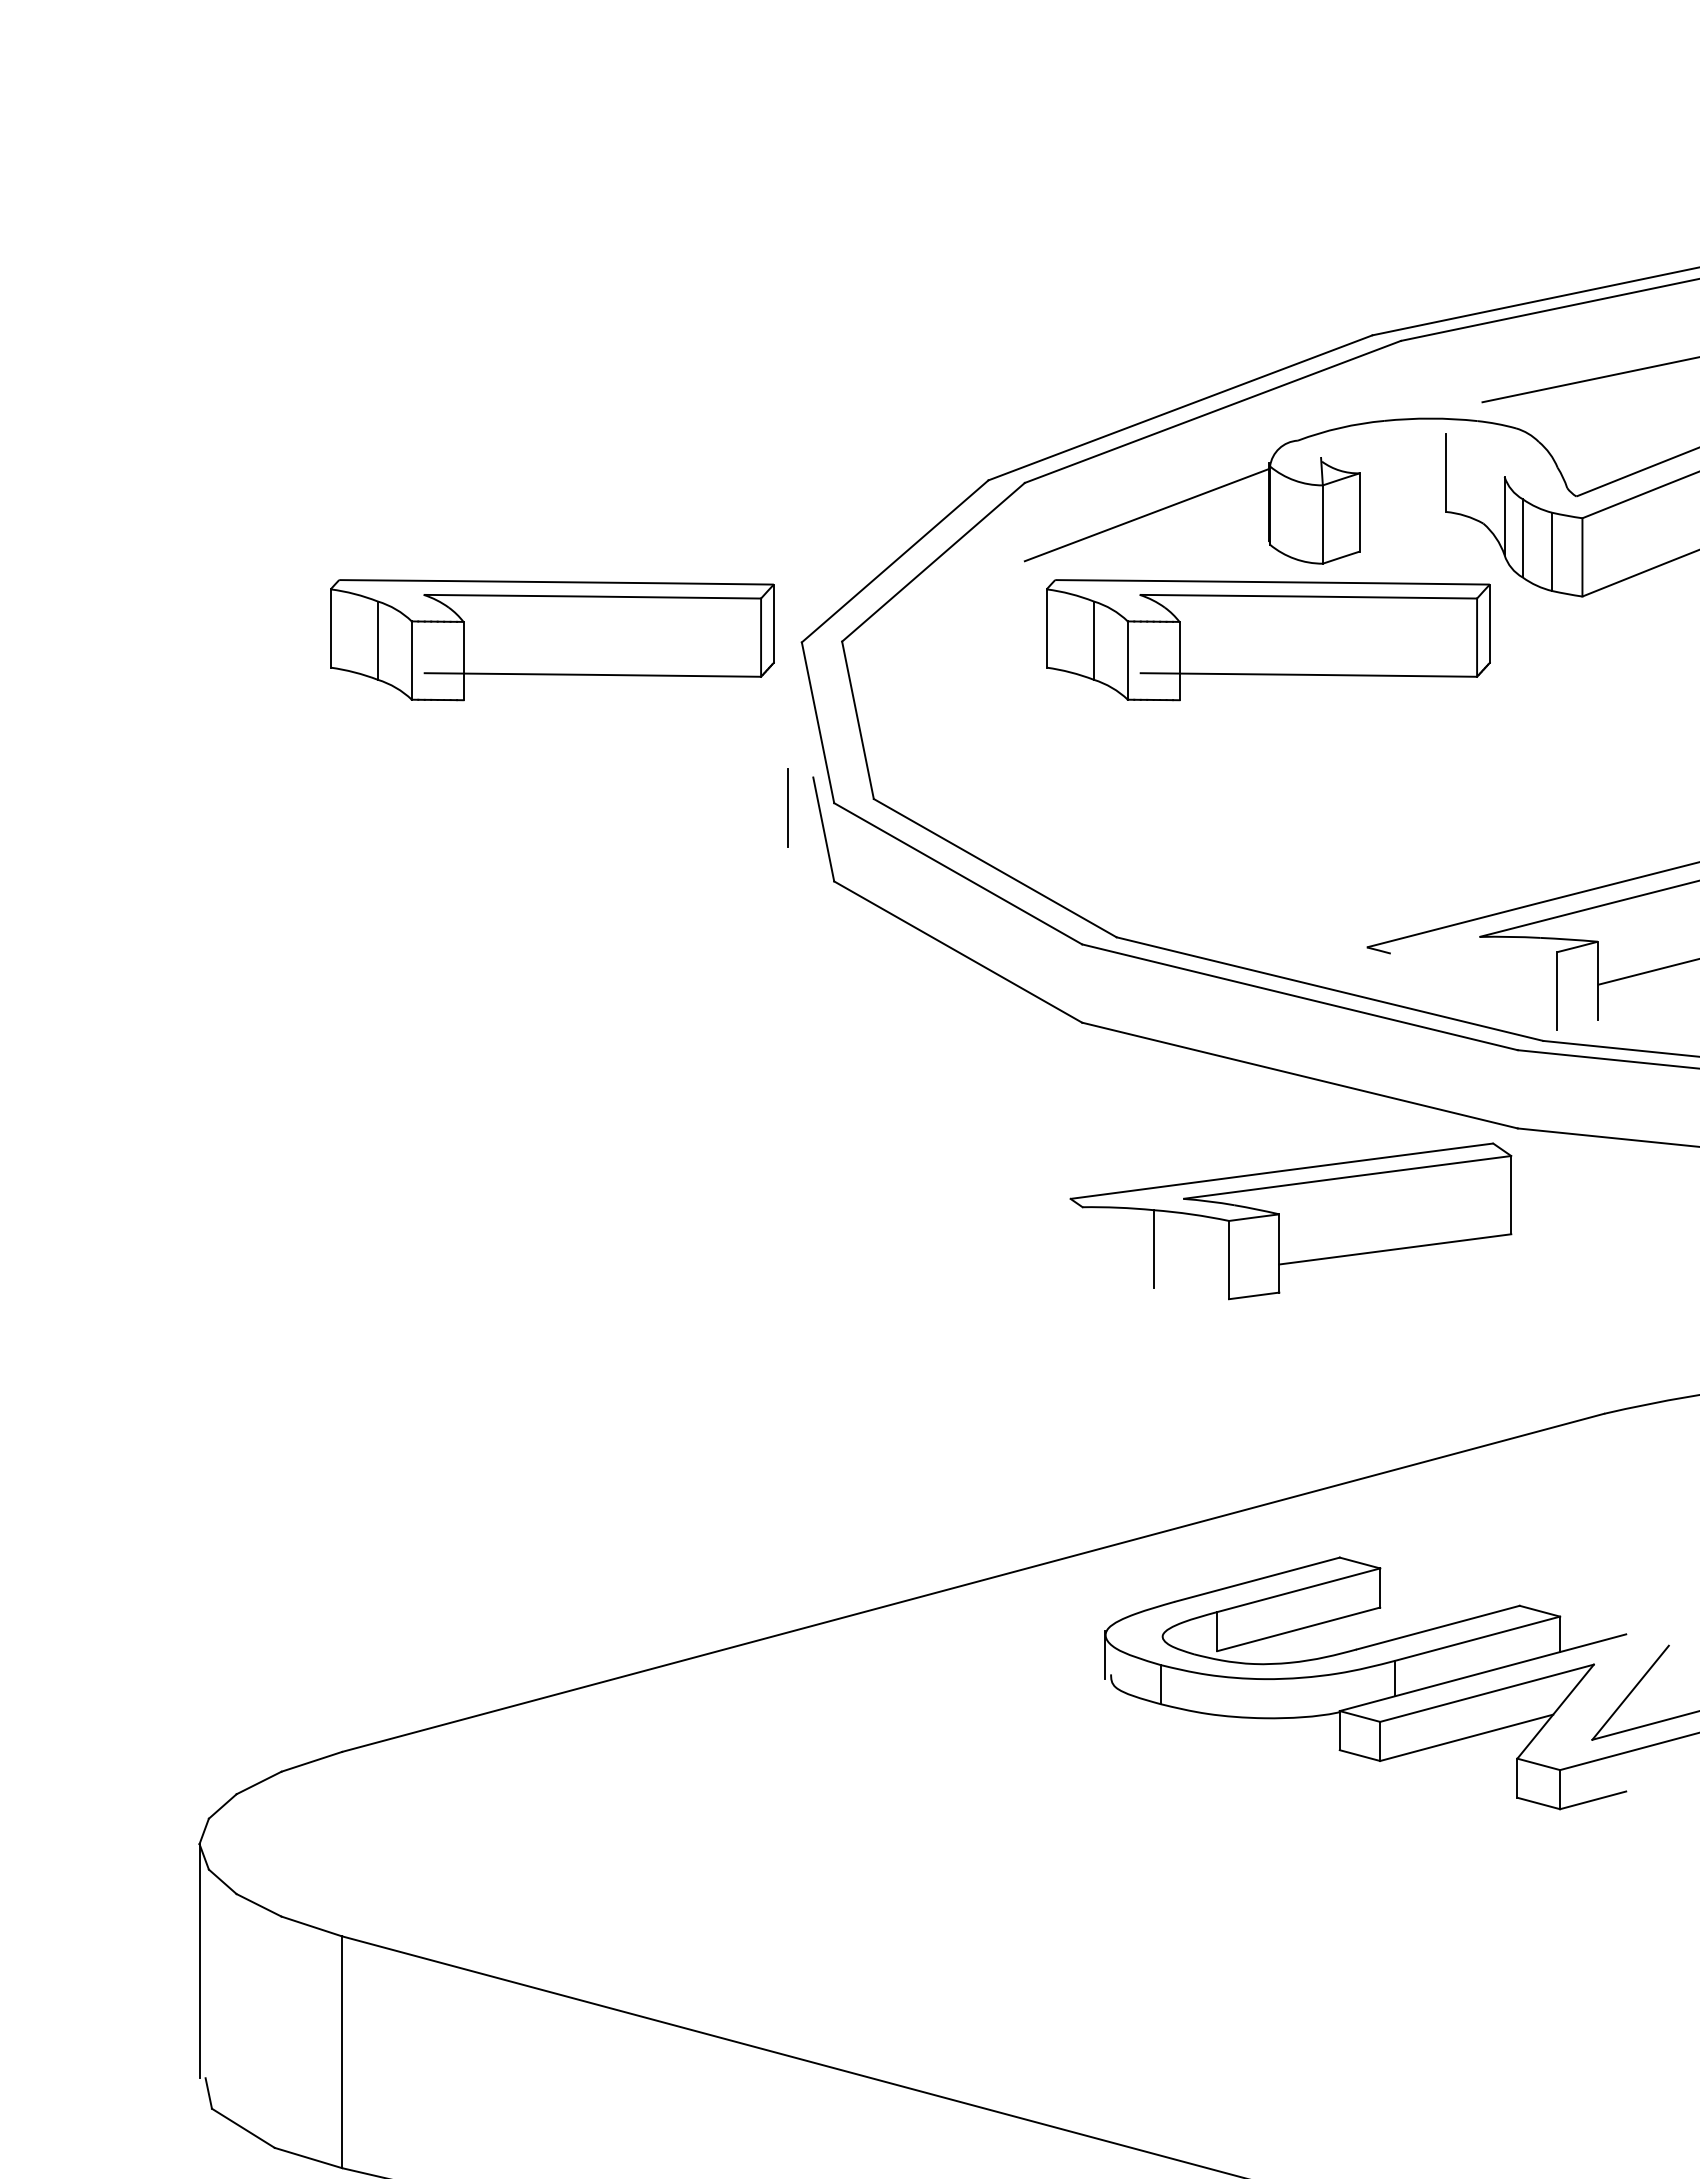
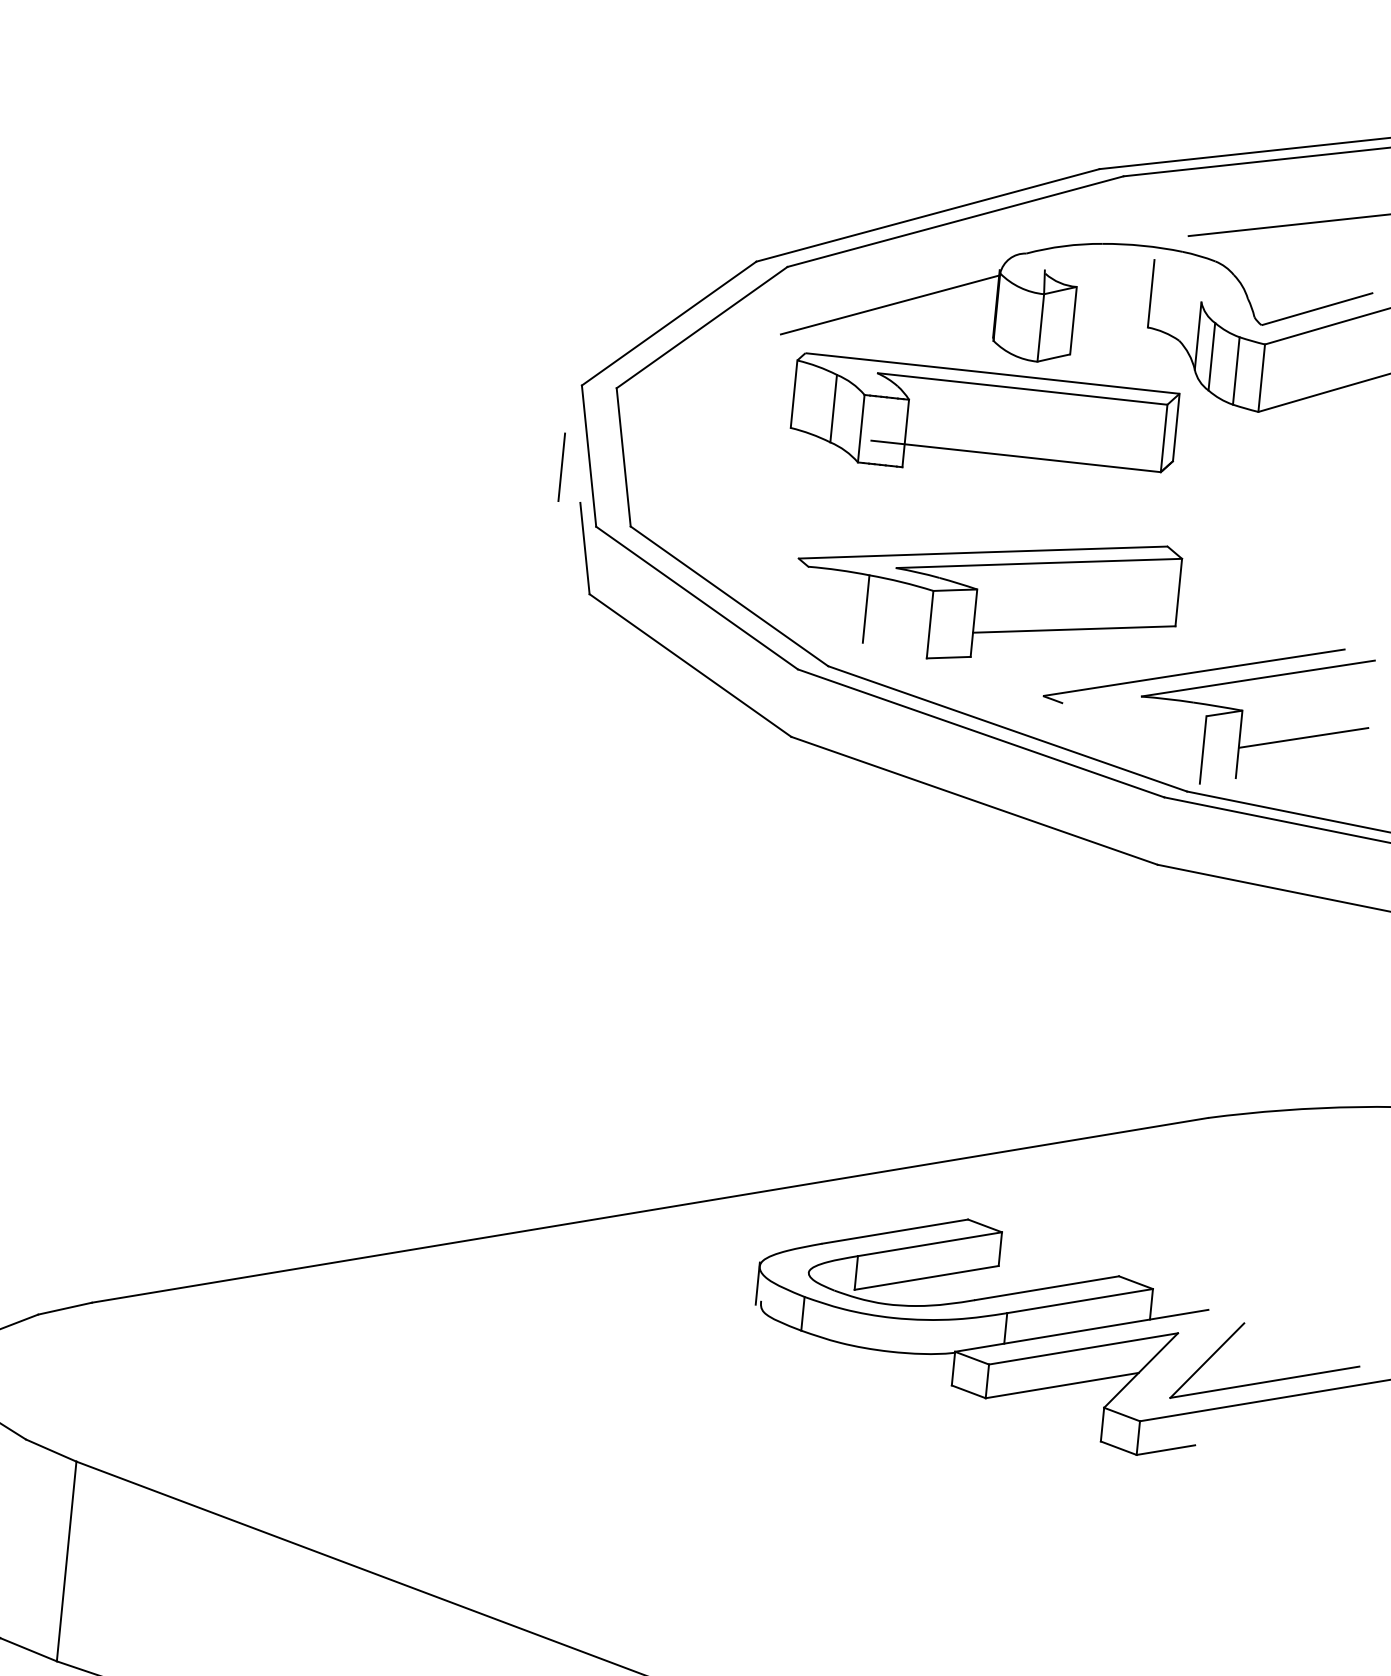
part: (552, 640) -> (367, 362), removed
line: (787, 807) -> (561, 467), moved
part: (1290, 1221) -> (986, 596), moved

